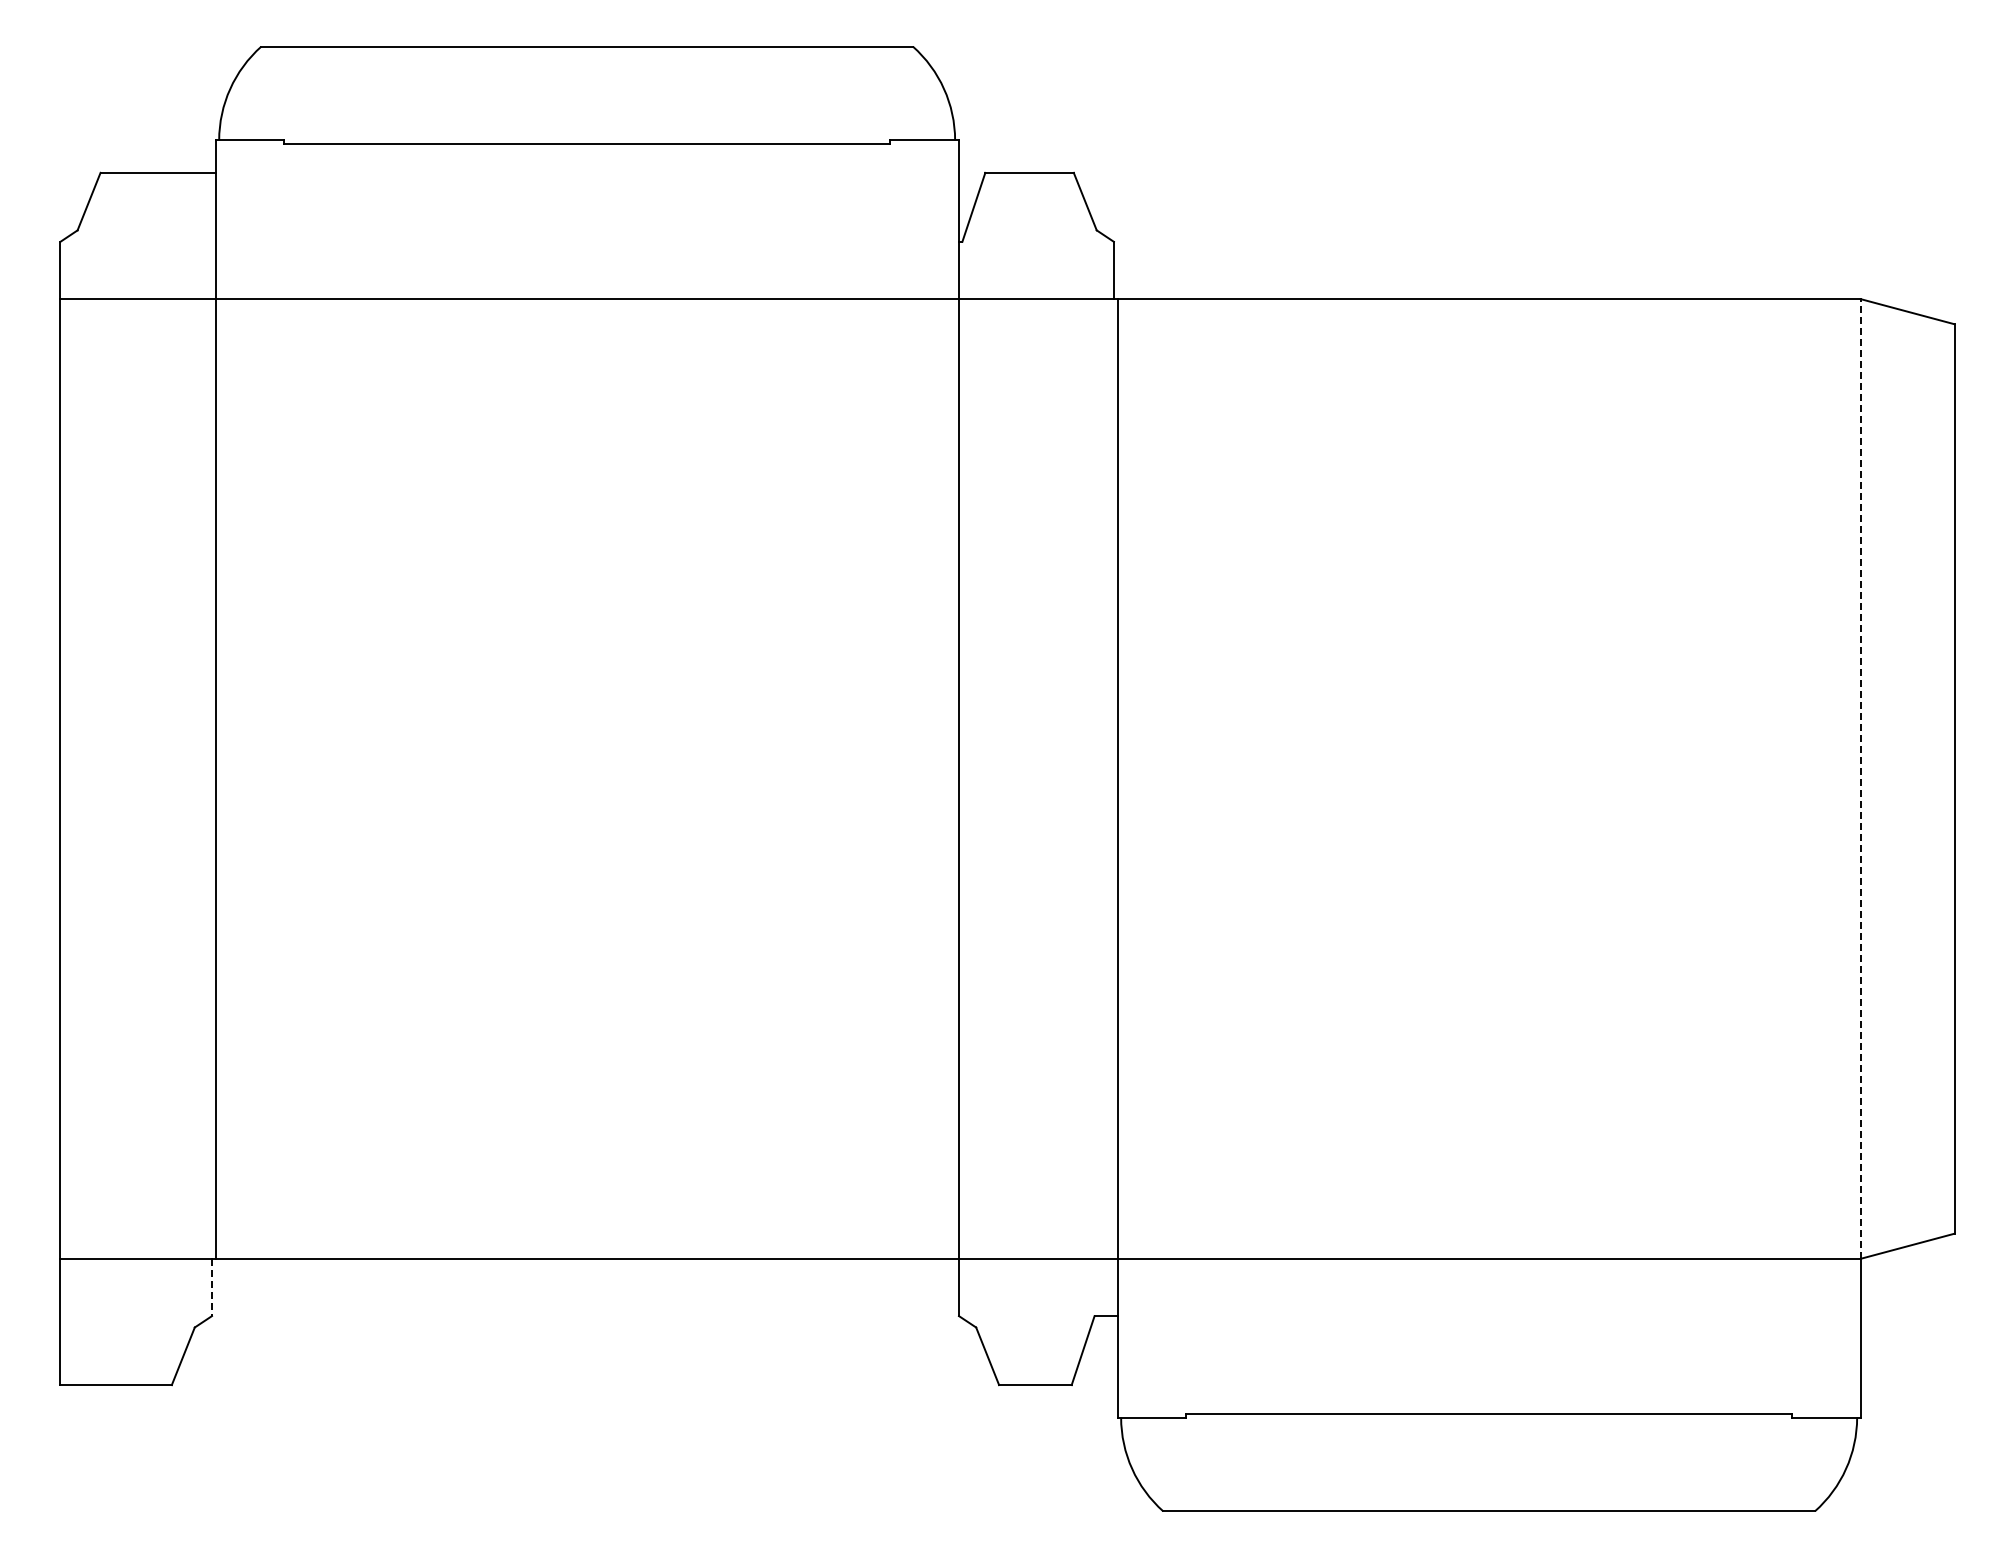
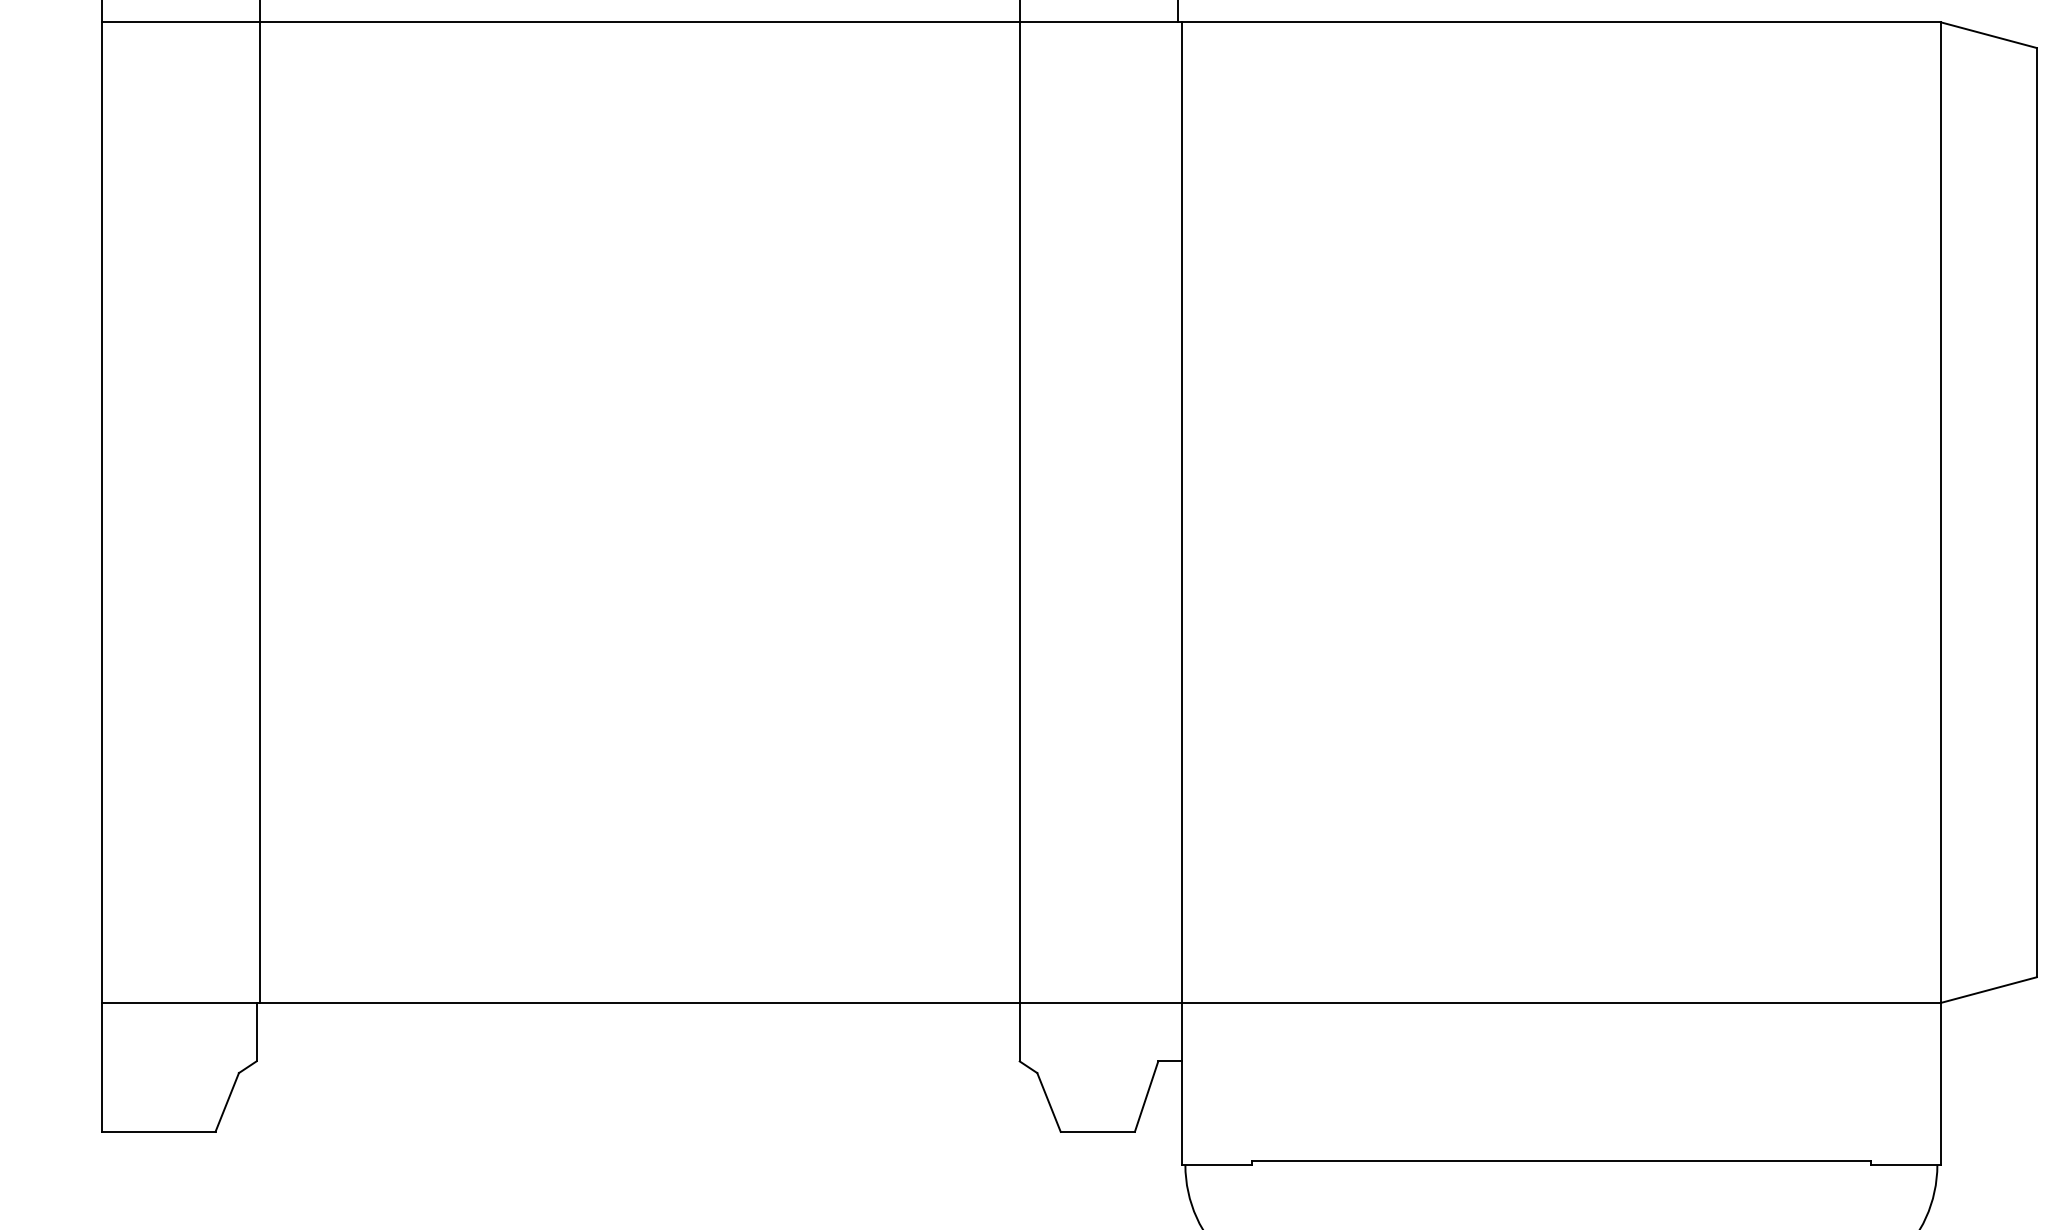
line: (1860, 778) -> (1940, 512), dashed -> solid
line: (211, 1287) -> (256, 1032), dashed -> solid

